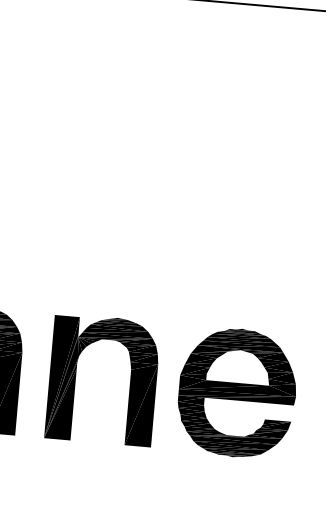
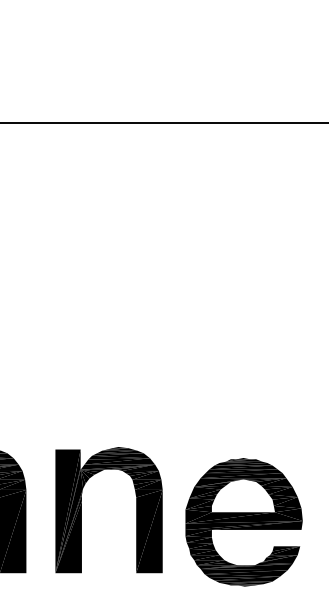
part: (236, 393) -> (243, 522), moved

